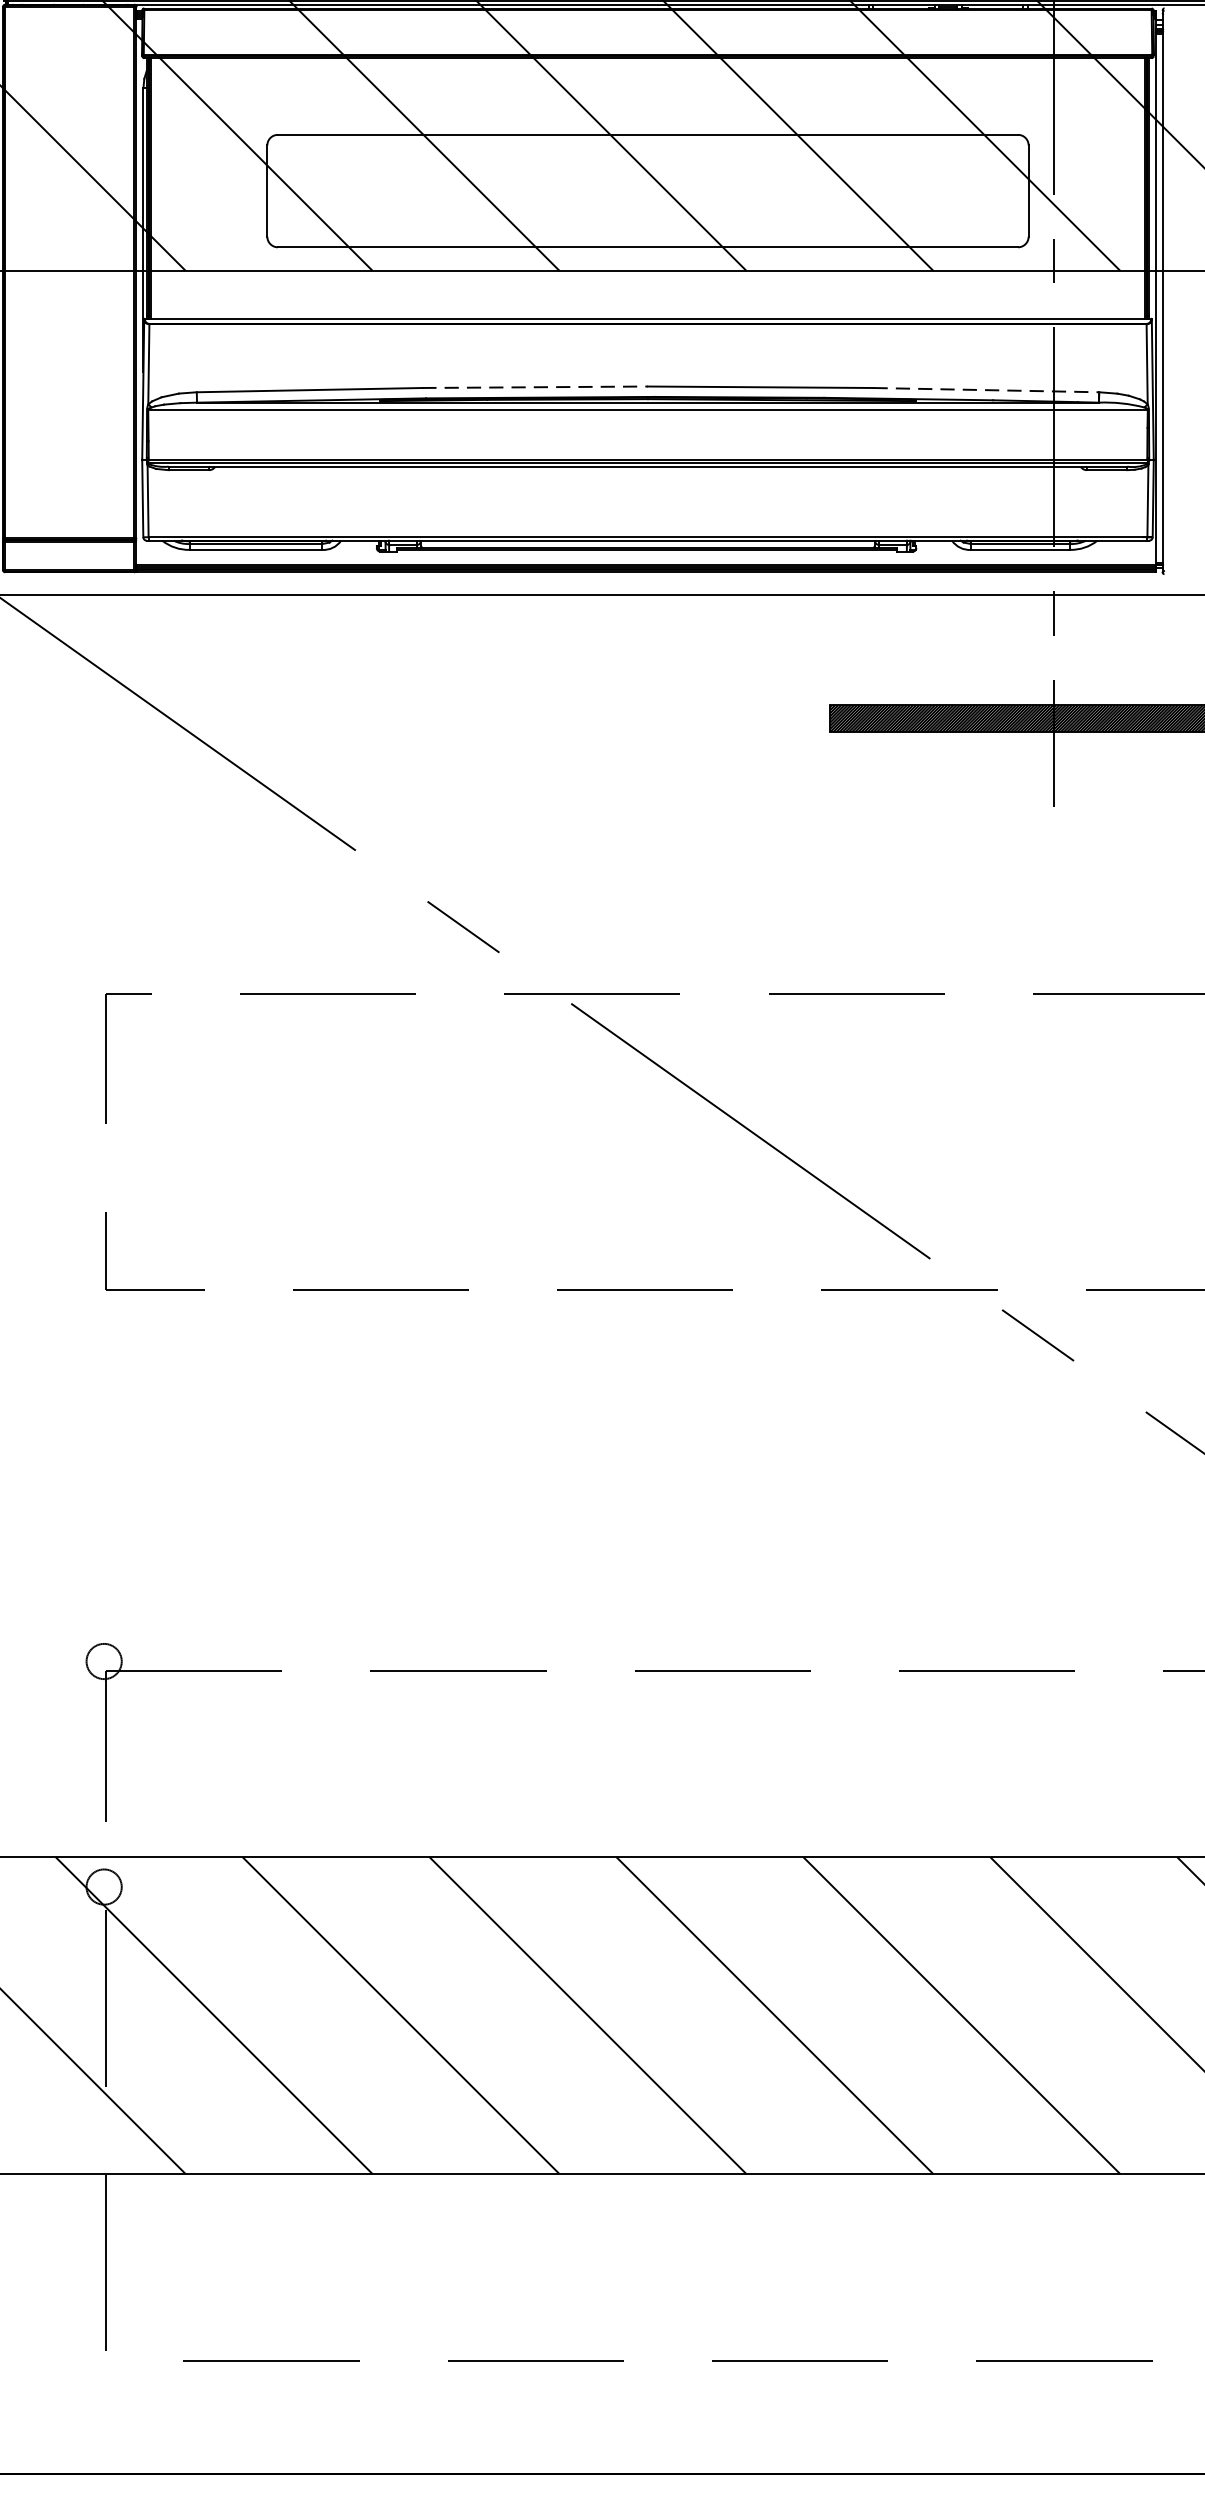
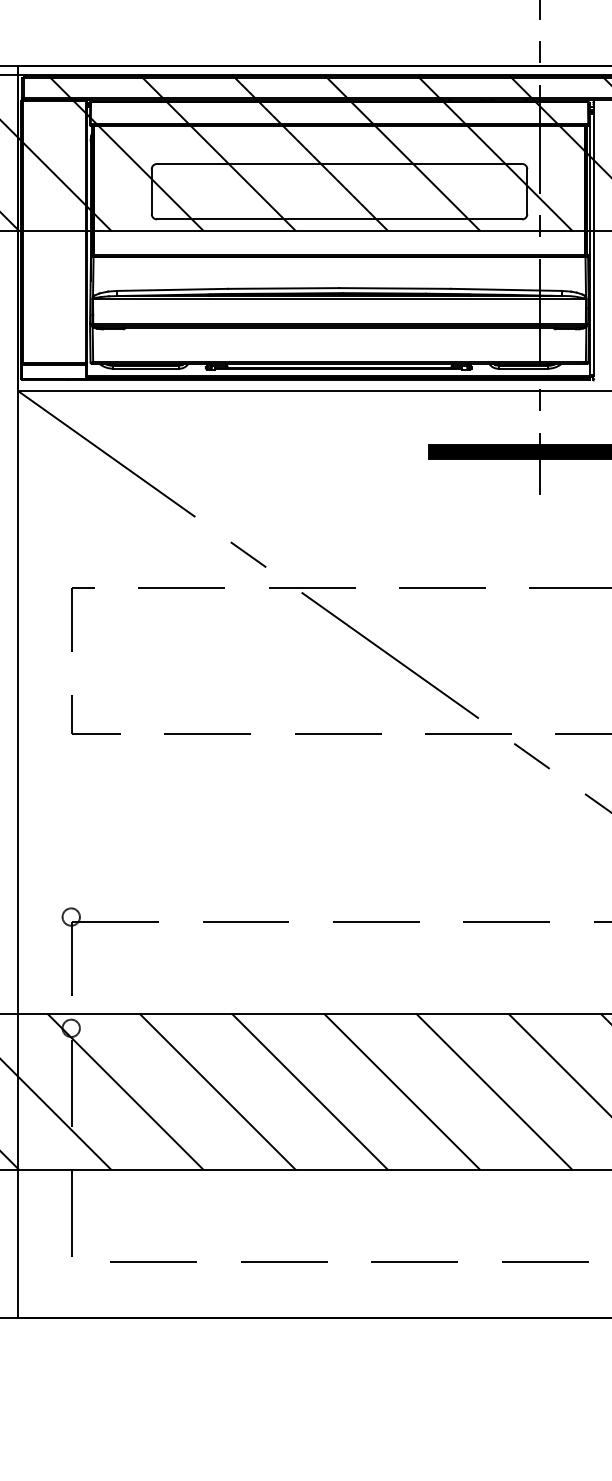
line: (534, 387) -> (283, 288), dashed -> solid
line: (986, 389) -> (506, 289), dashed -> solid

